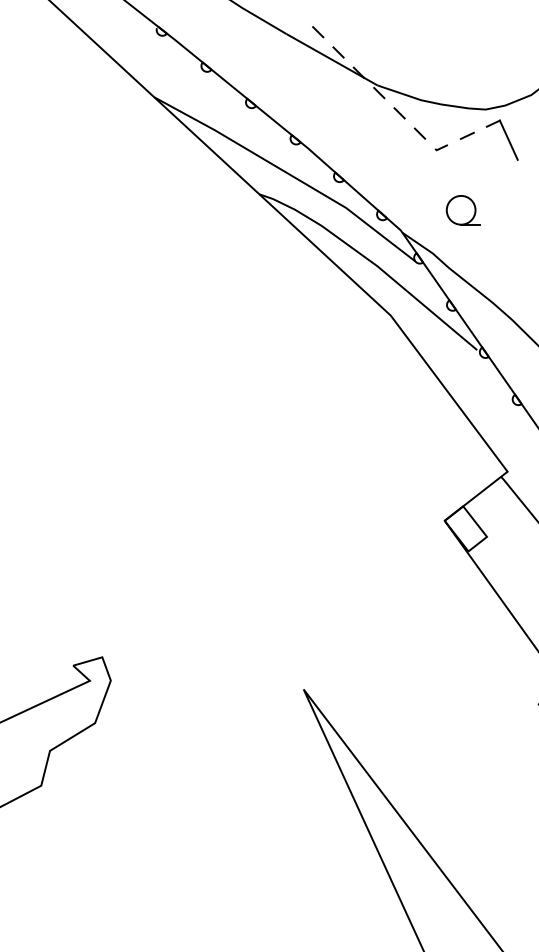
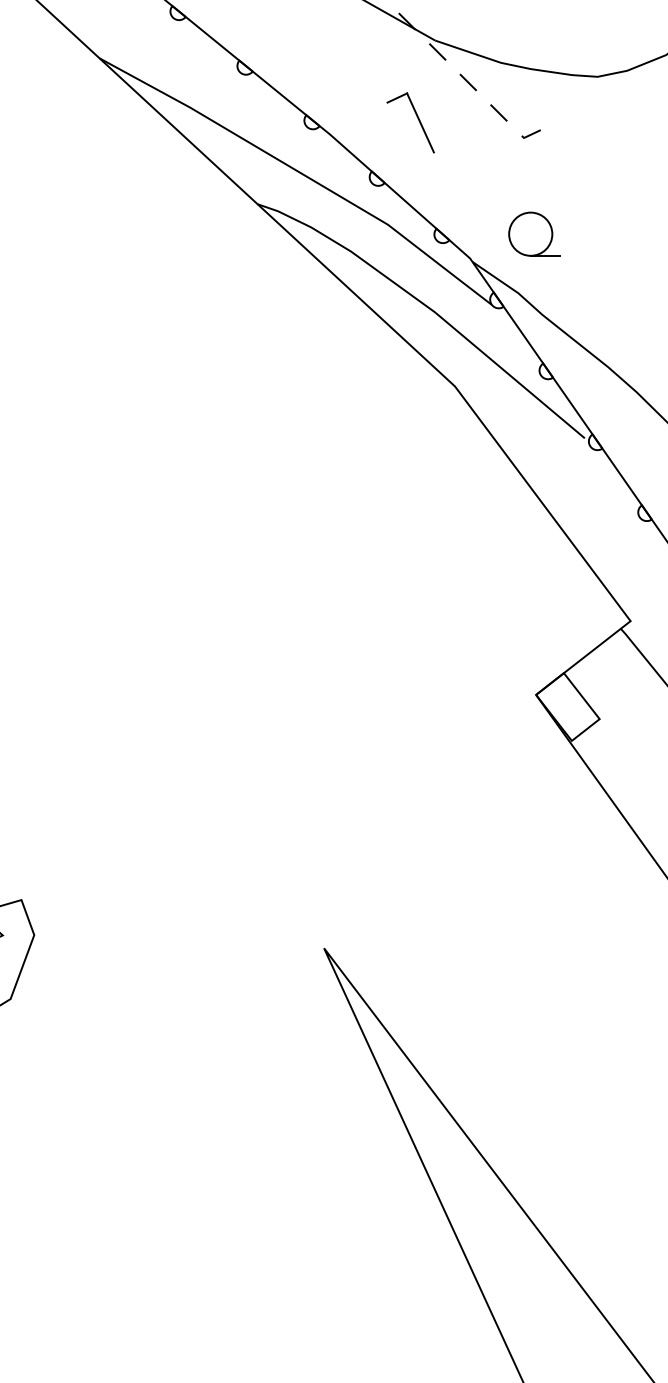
line: (466, 135) -> (568, 115), removed
part: (501, 139) -> (409, 121), moved
part: (462, 210) -> (532, 234), moved

